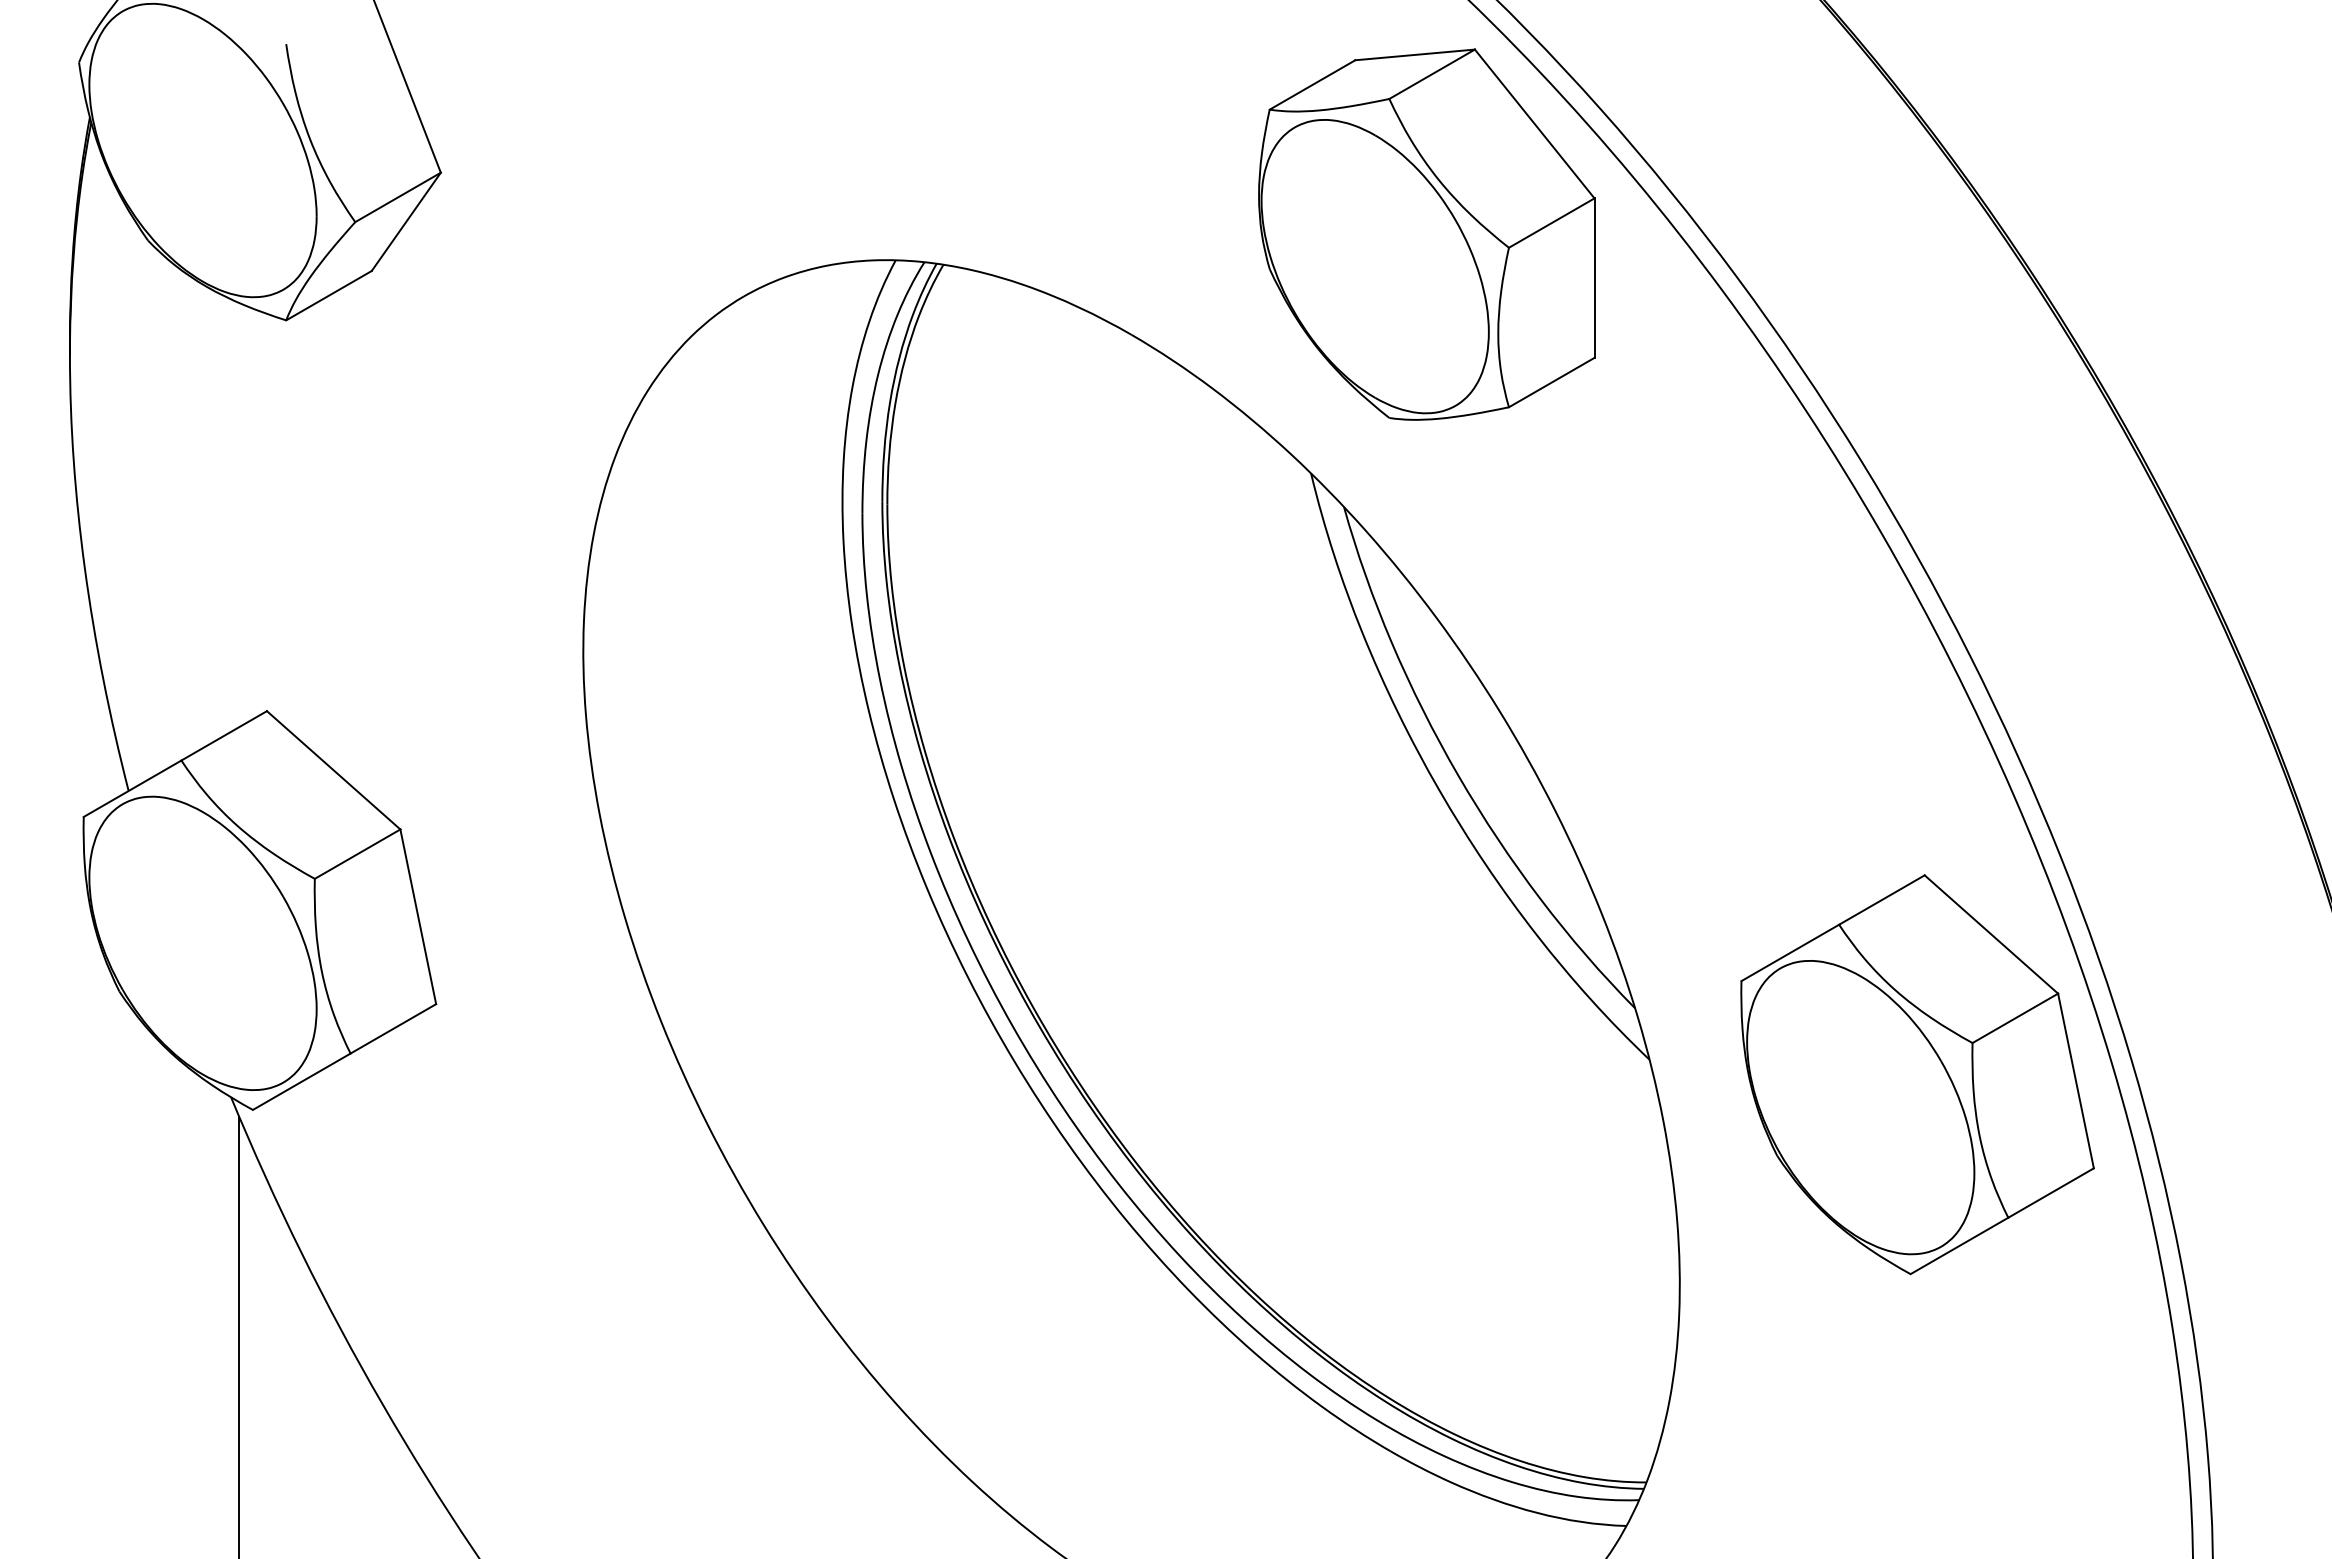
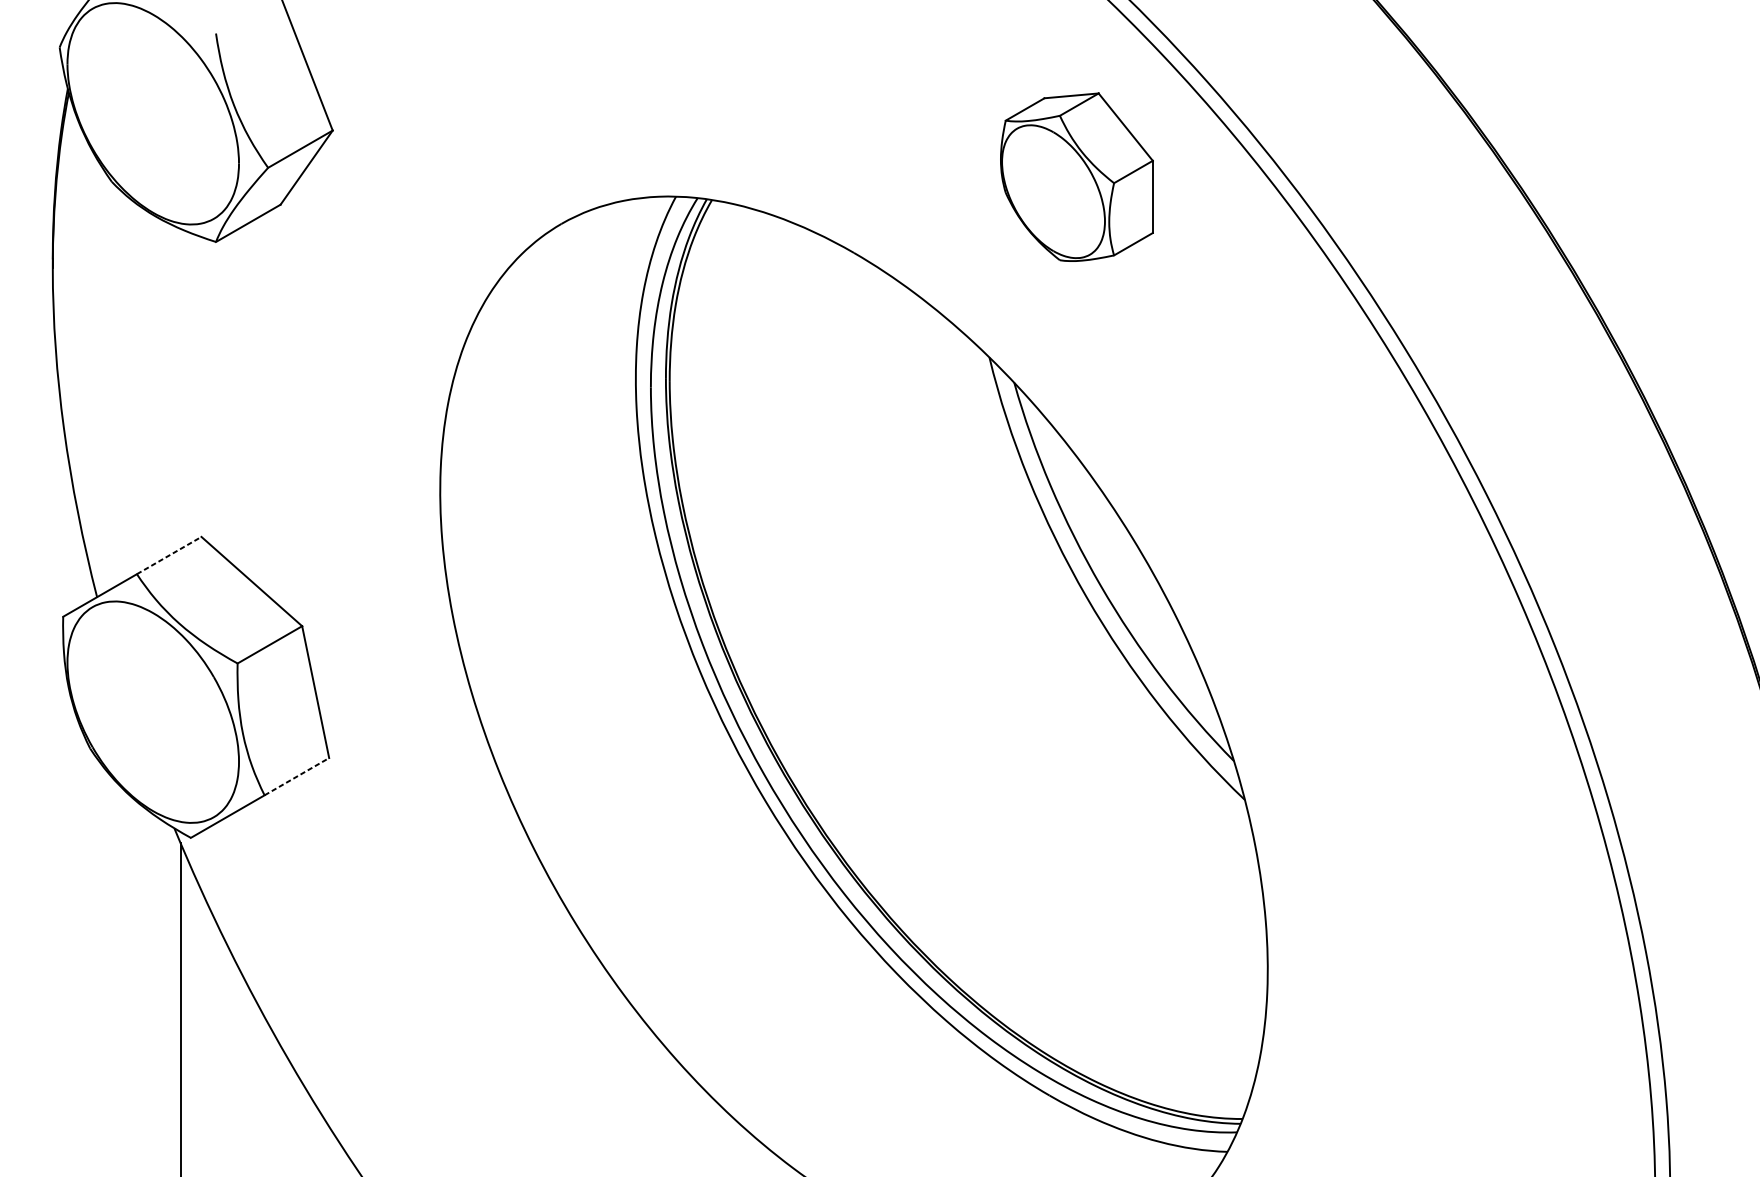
part: (1426, 234) -> (1076, 177), size x0.6
line: (224, 735) -> (169, 555), solid -> dashed
line: (393, 1028) -> (296, 776), solid -> dashed
part: (1917, 1074) -> (1447, 811), removed

